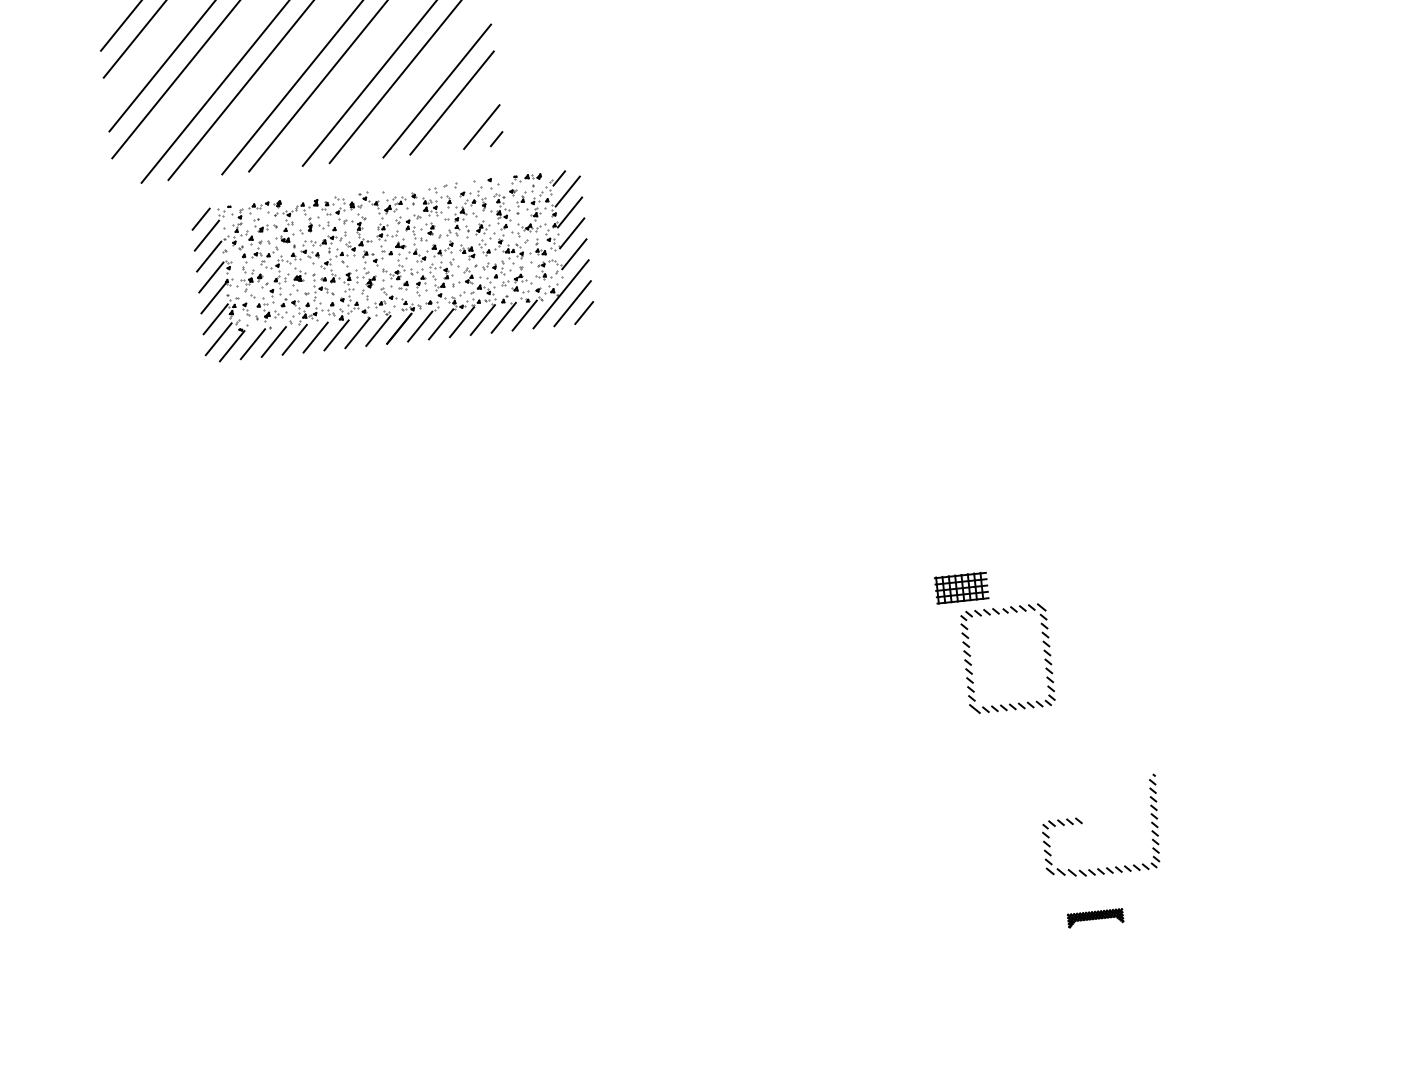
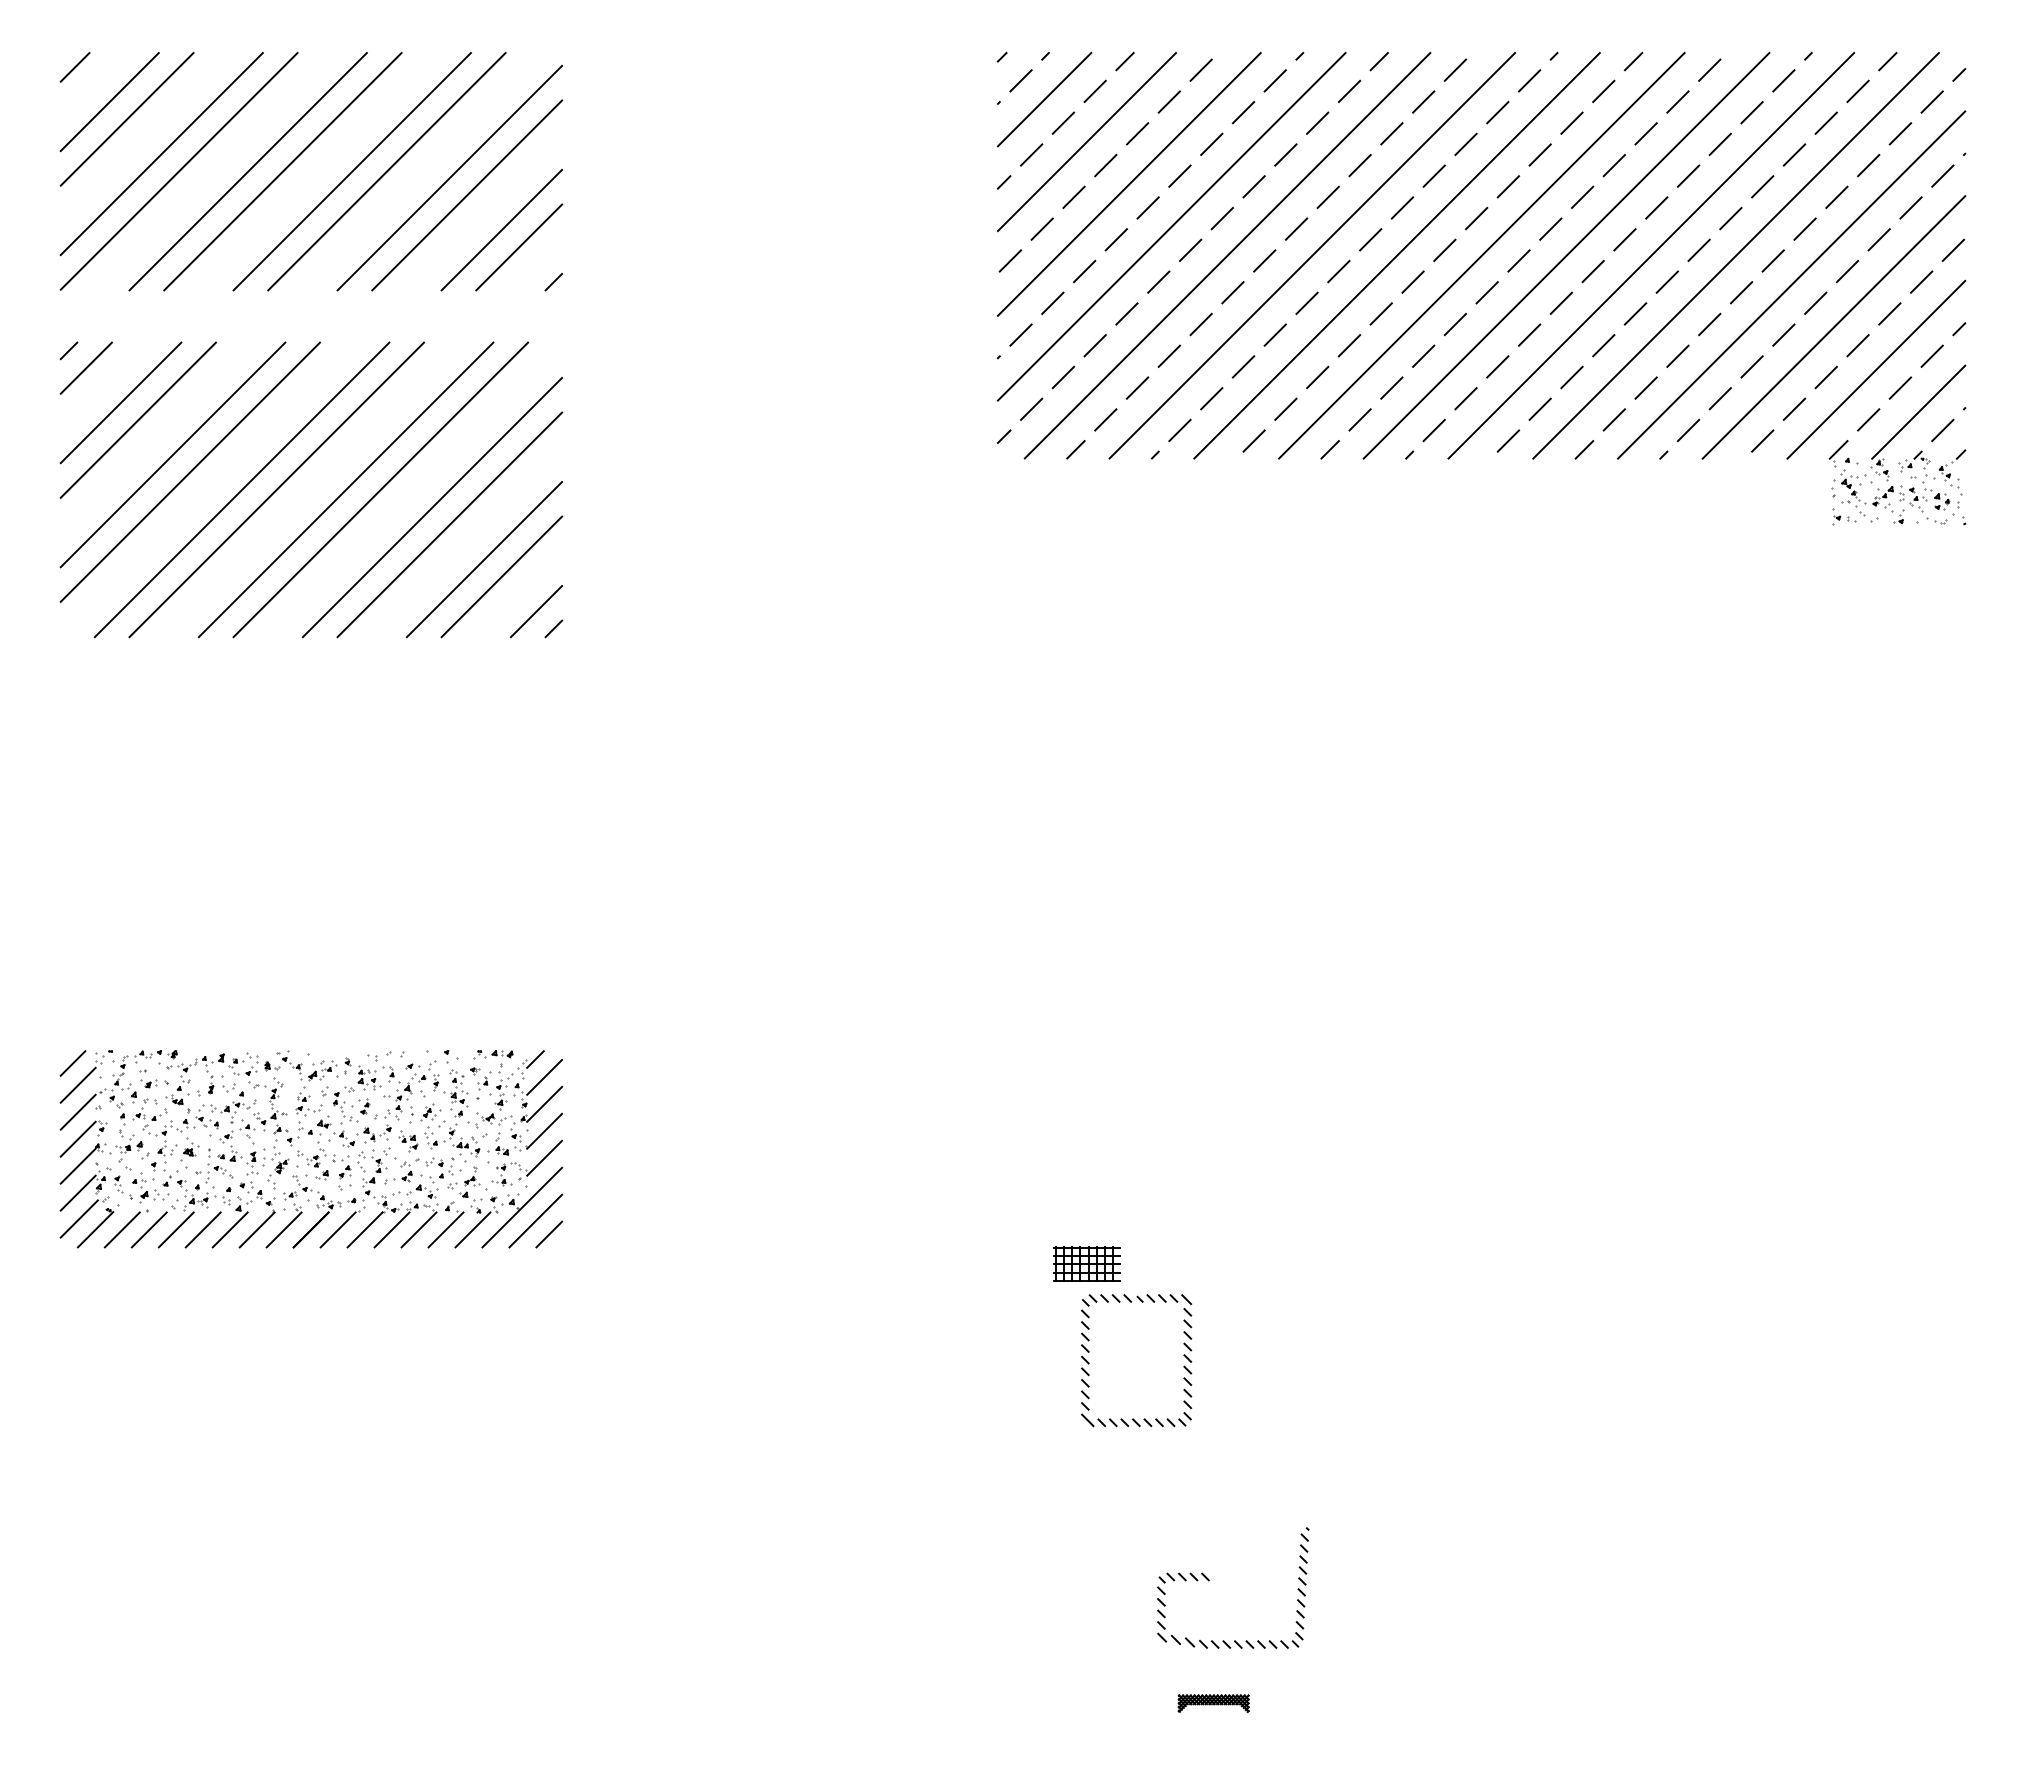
part: (395, 271) -> (313, 1156), moved

